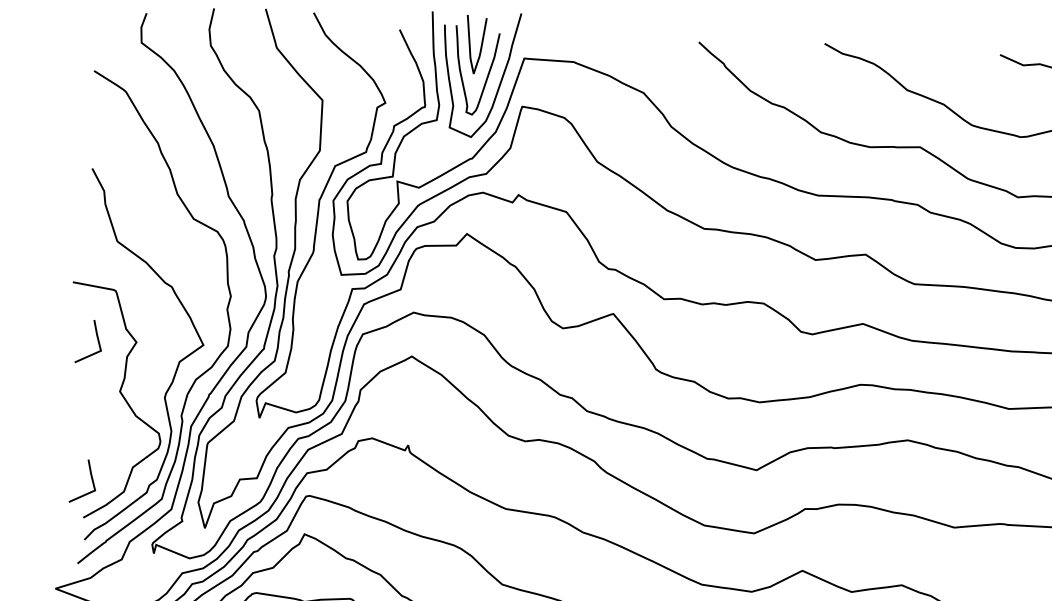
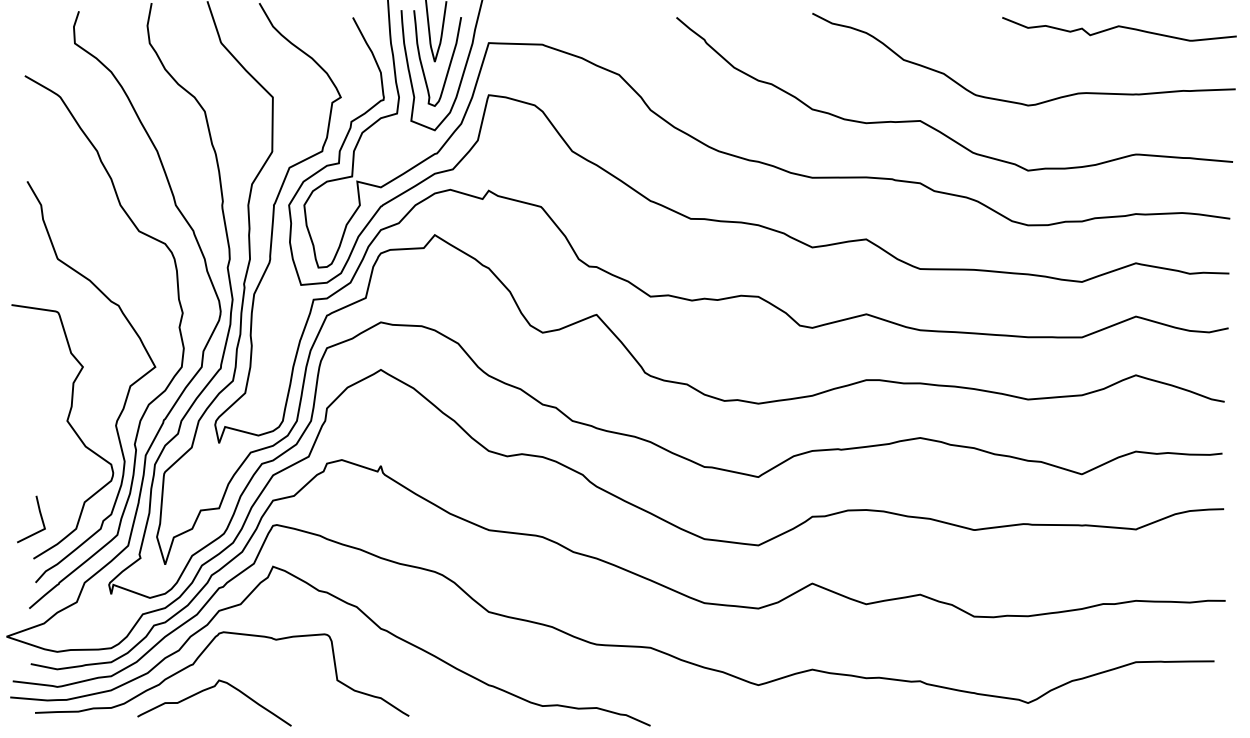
line: (97, 340) -> (40, 366), removed

